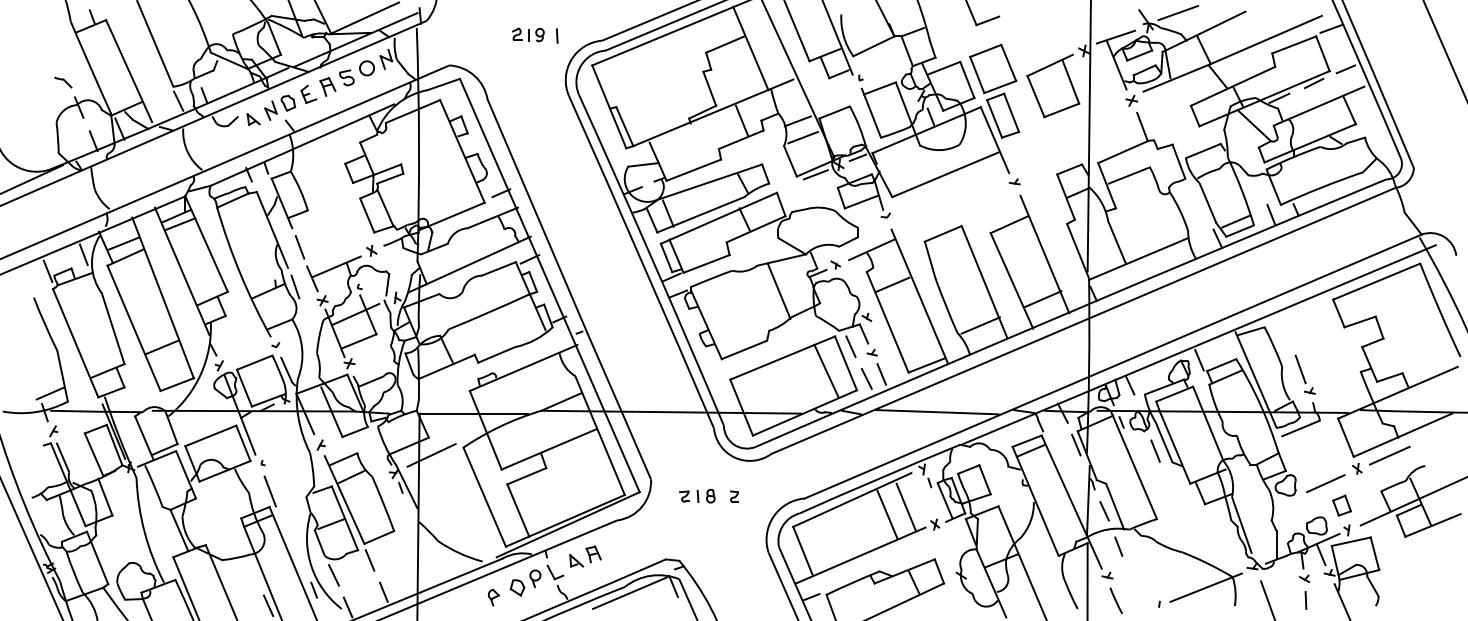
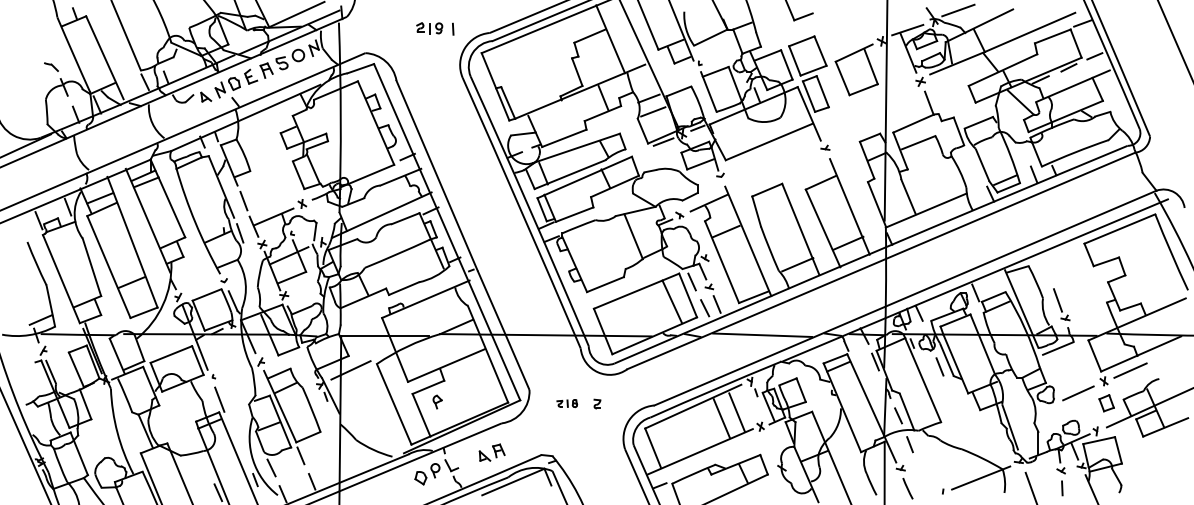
part: (697, 496) -> (567, 403), size x0.7
part: (1341, 505) -> (1106, 403), moved
part: (584, 556) -> (491, 452), moved
part: (493, 596) -> (437, 401), moved

